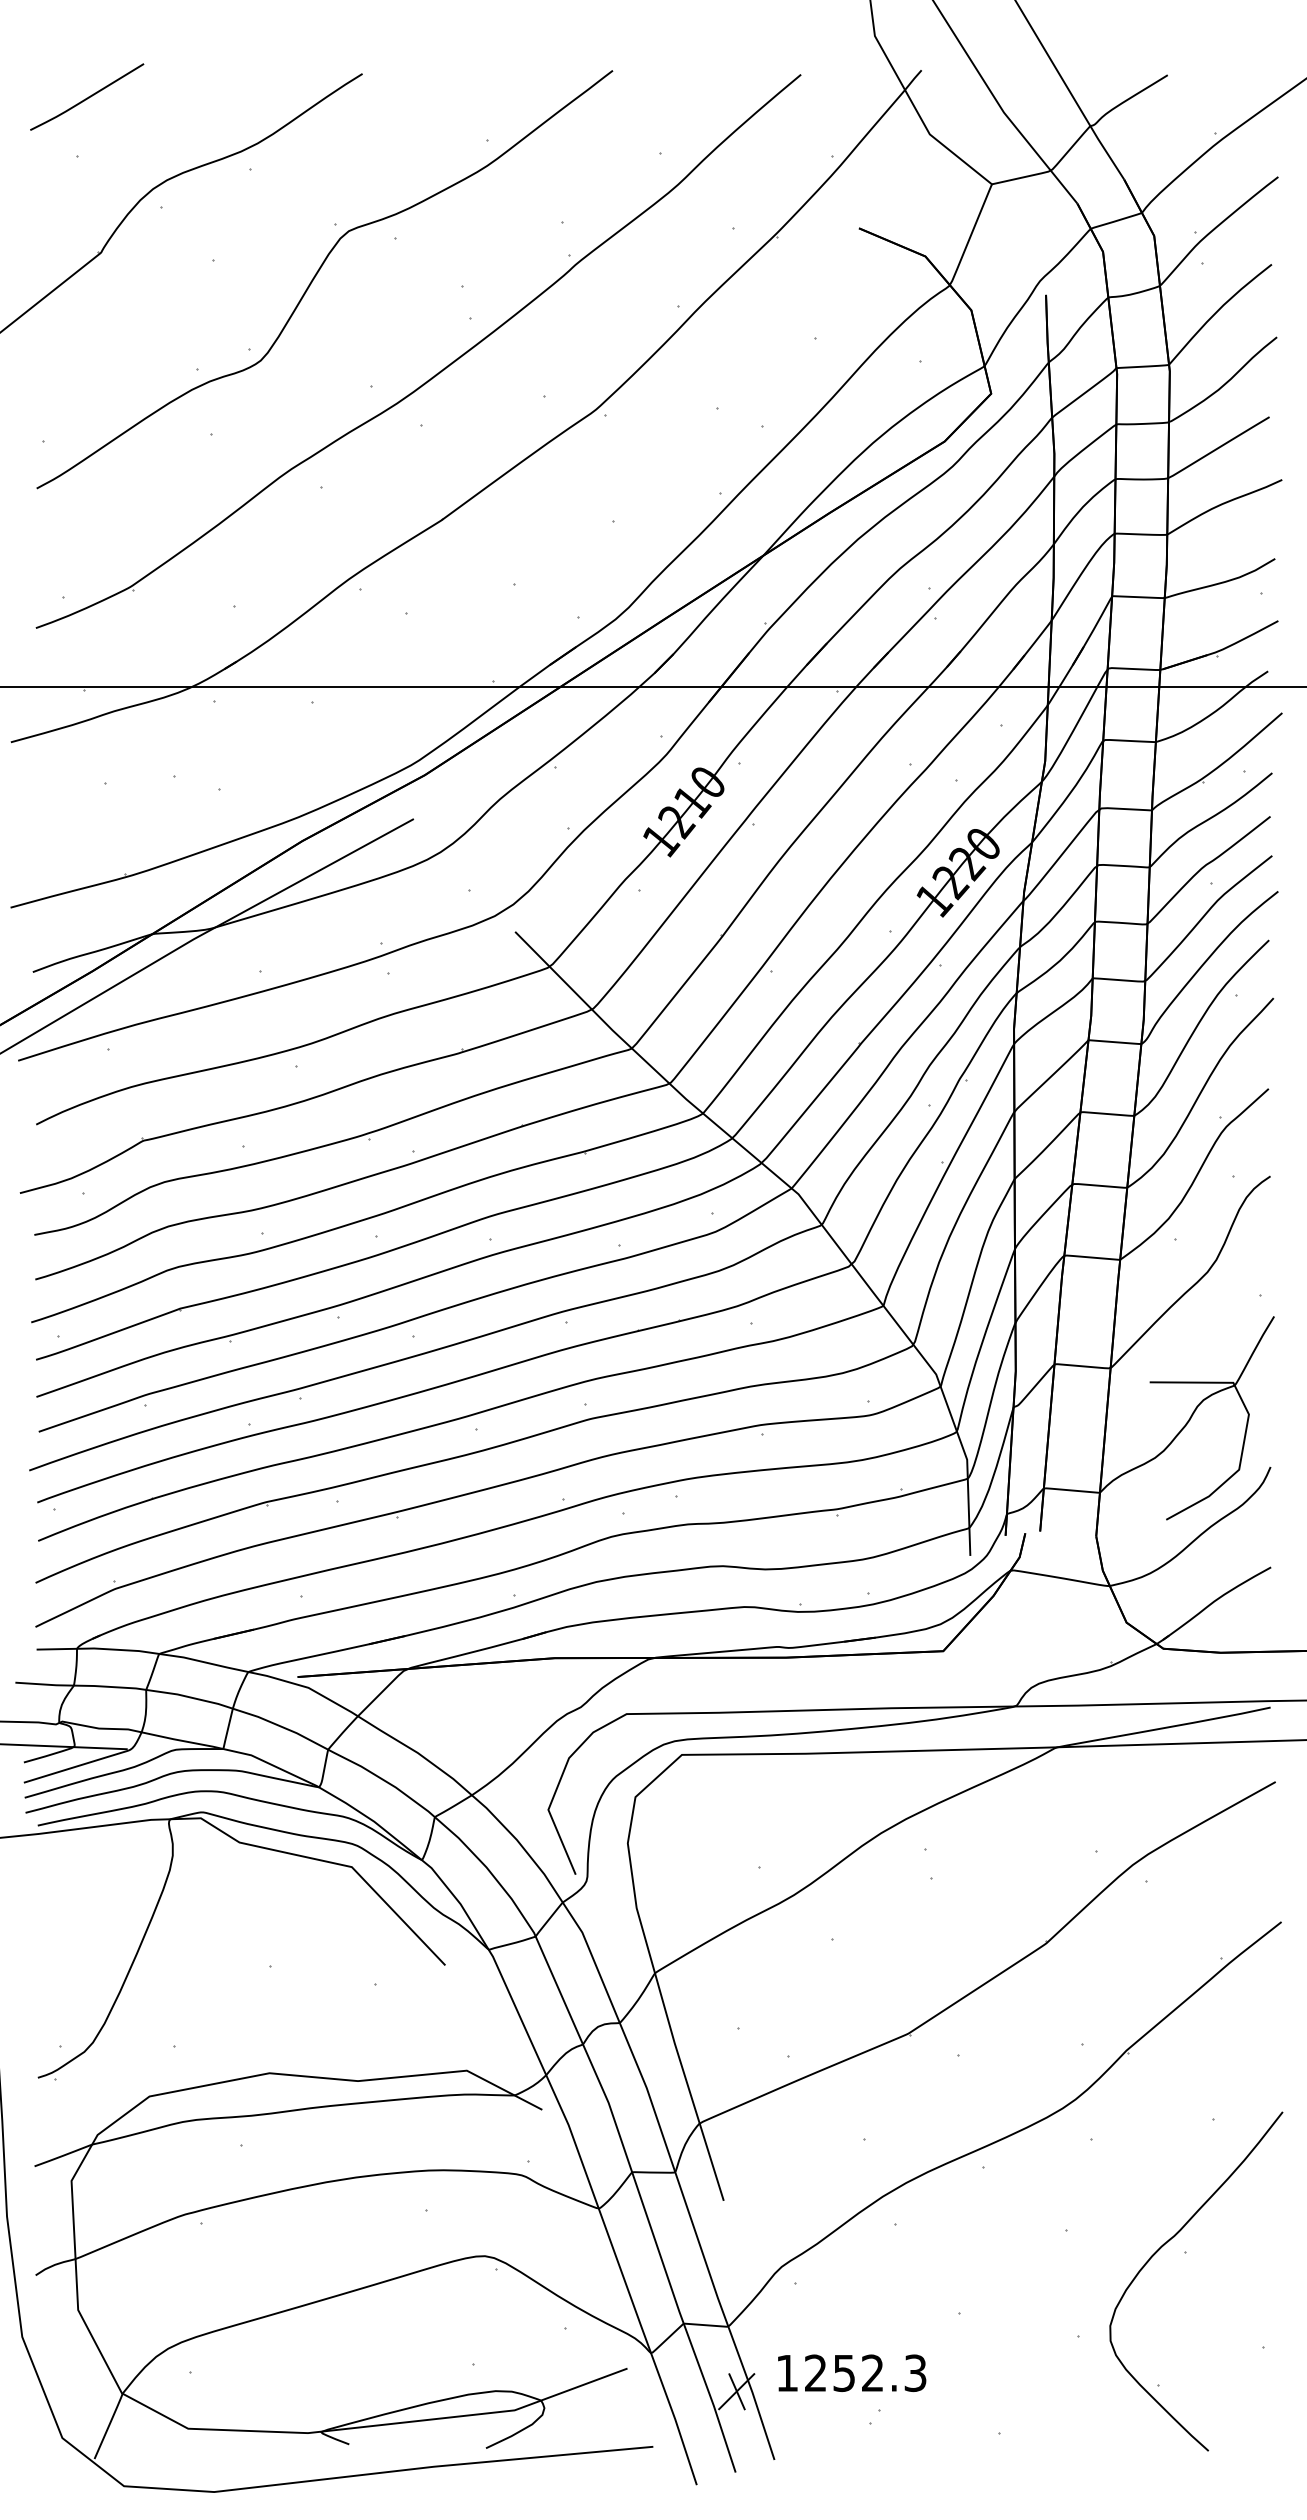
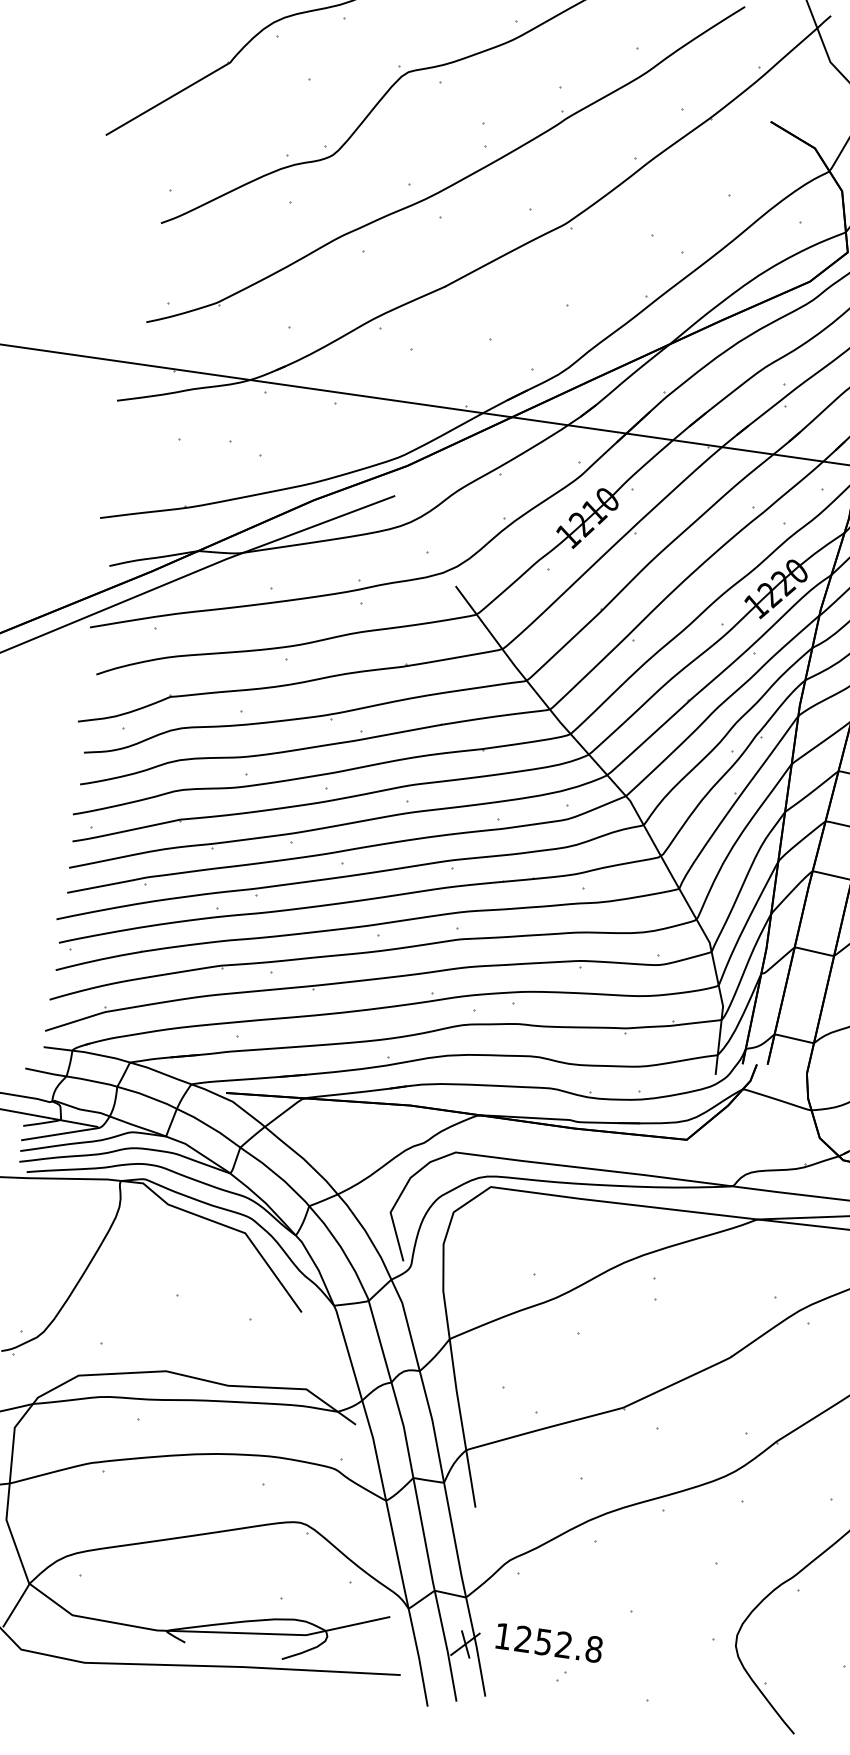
text: (915, 2373) -> (594, 1649), 1252.3 -> 1252.8

